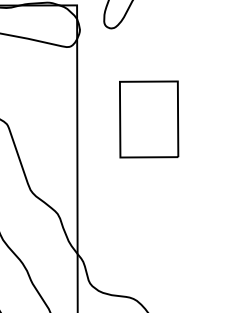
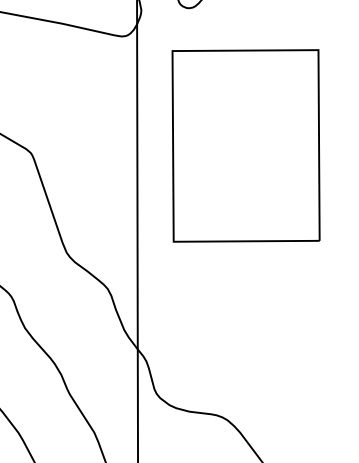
part: (148, 119) -> (245, 145), size x1.67

